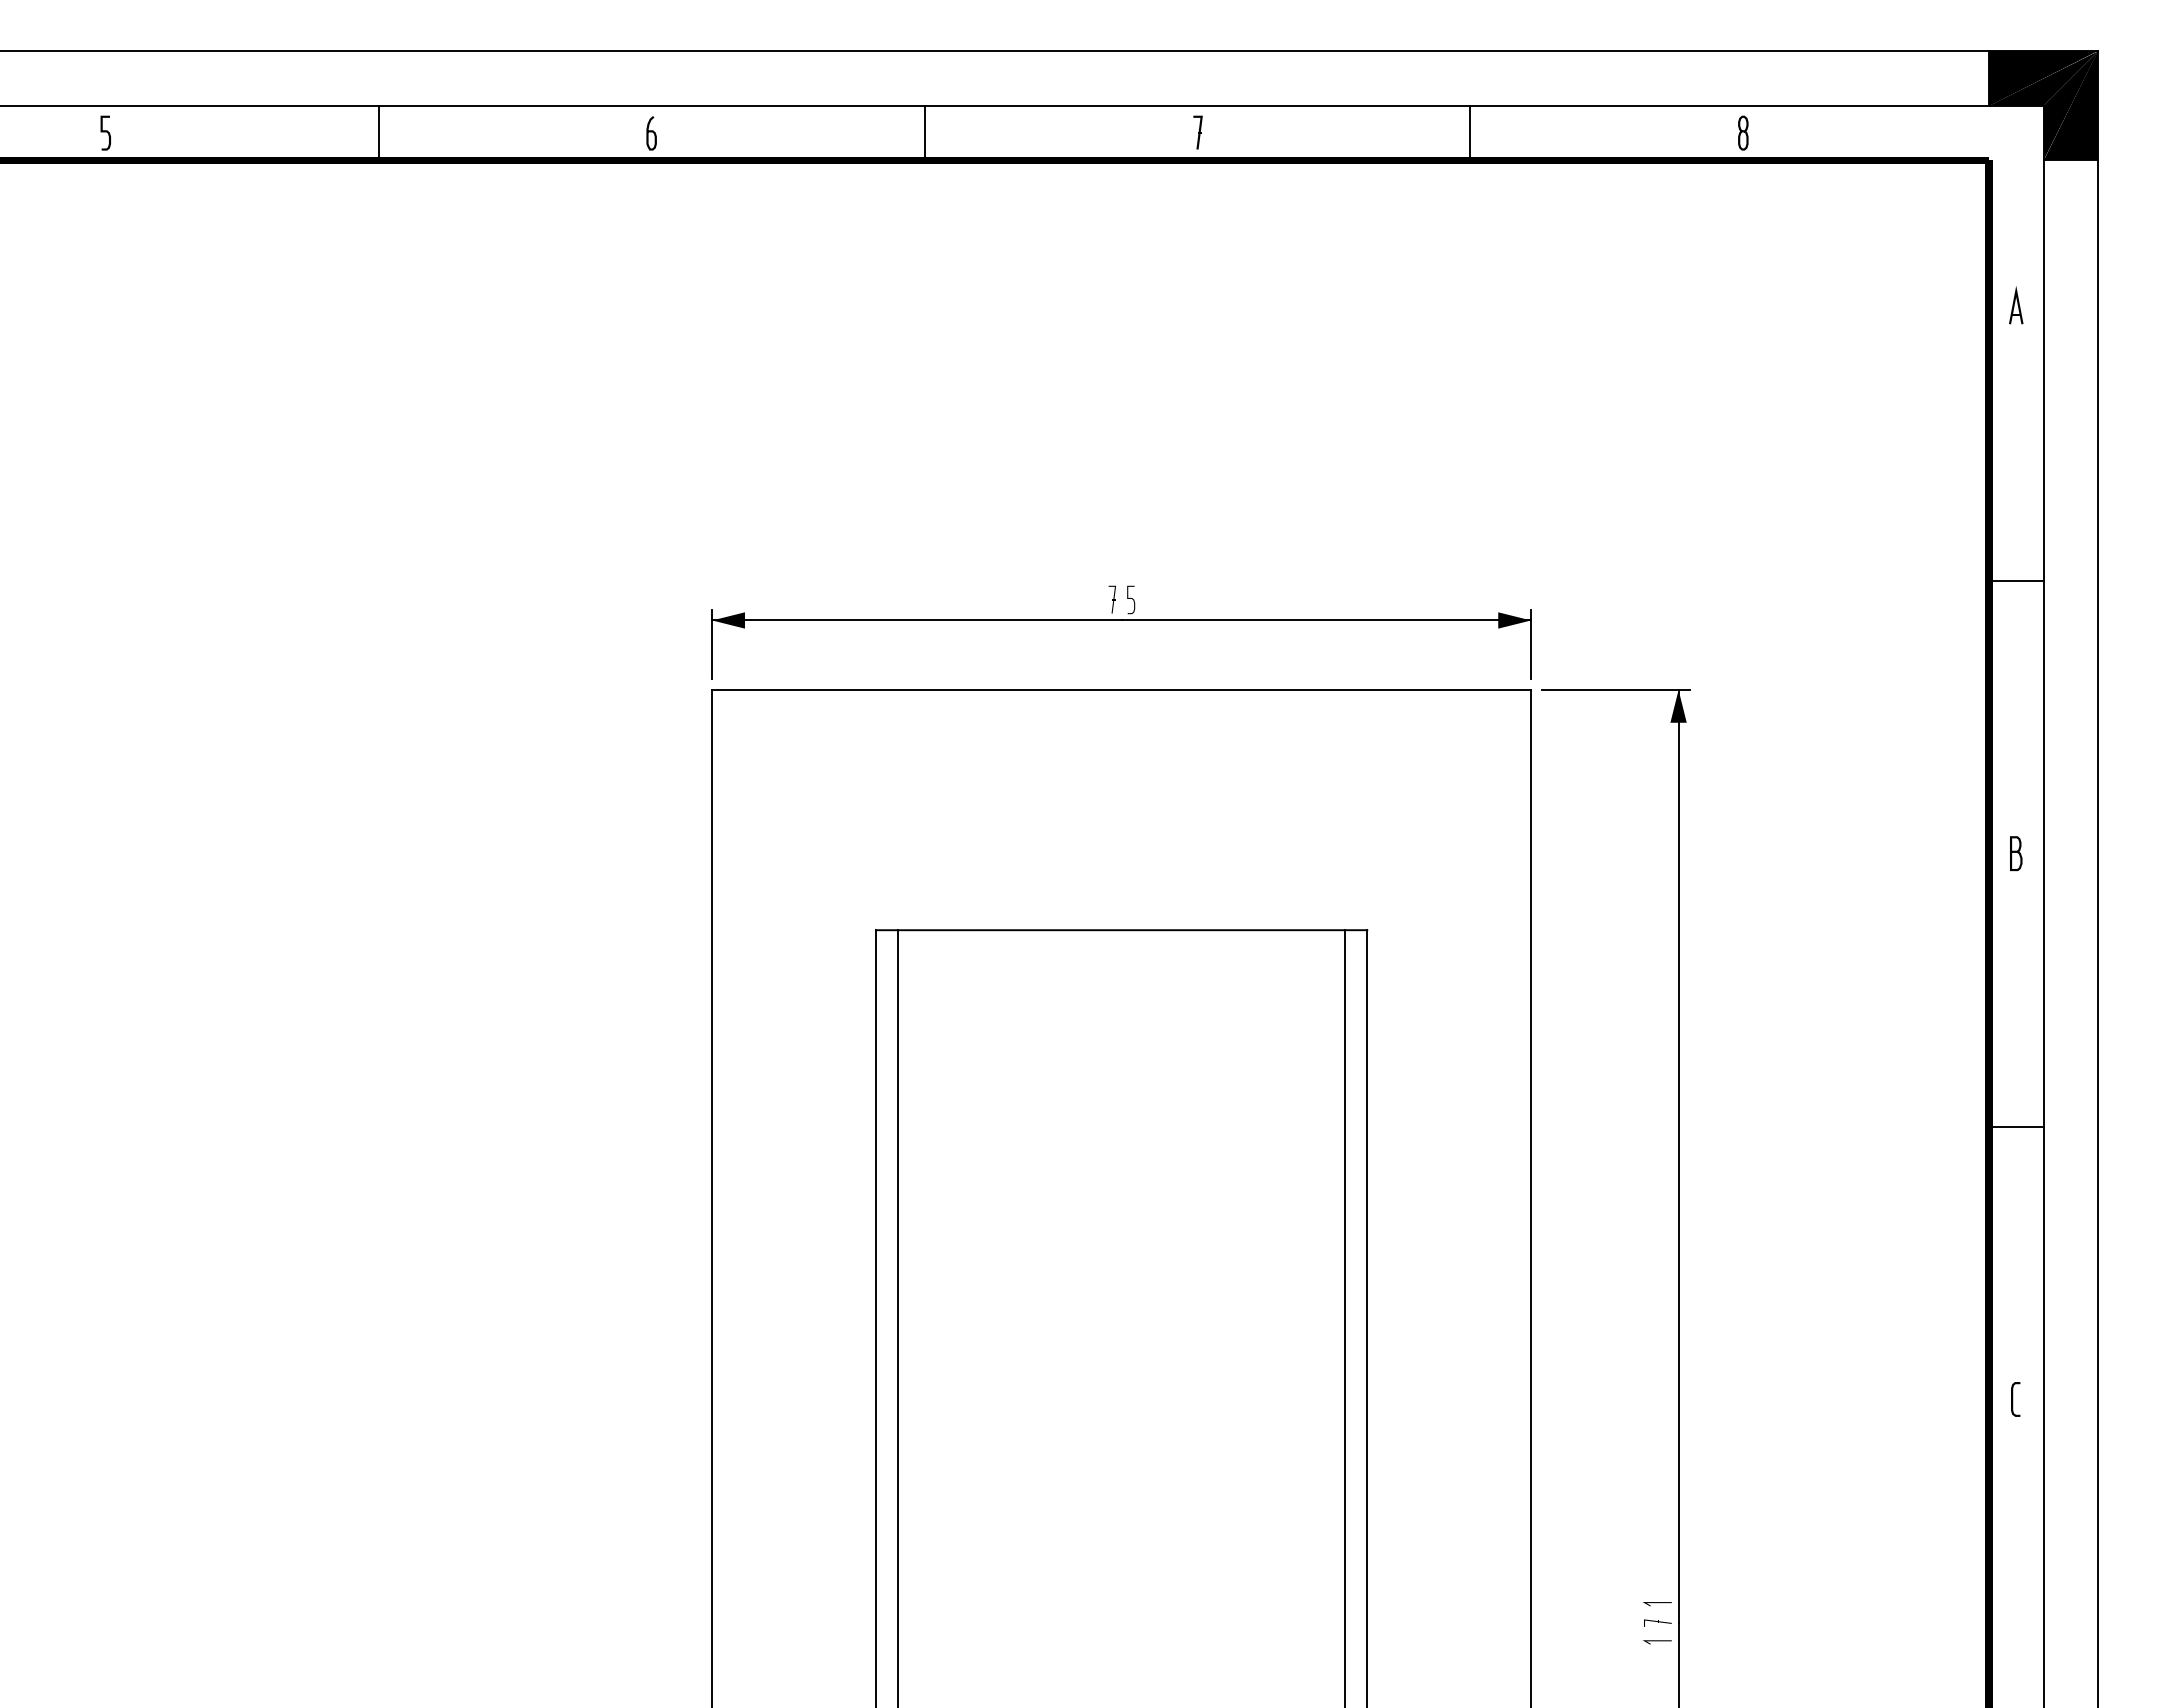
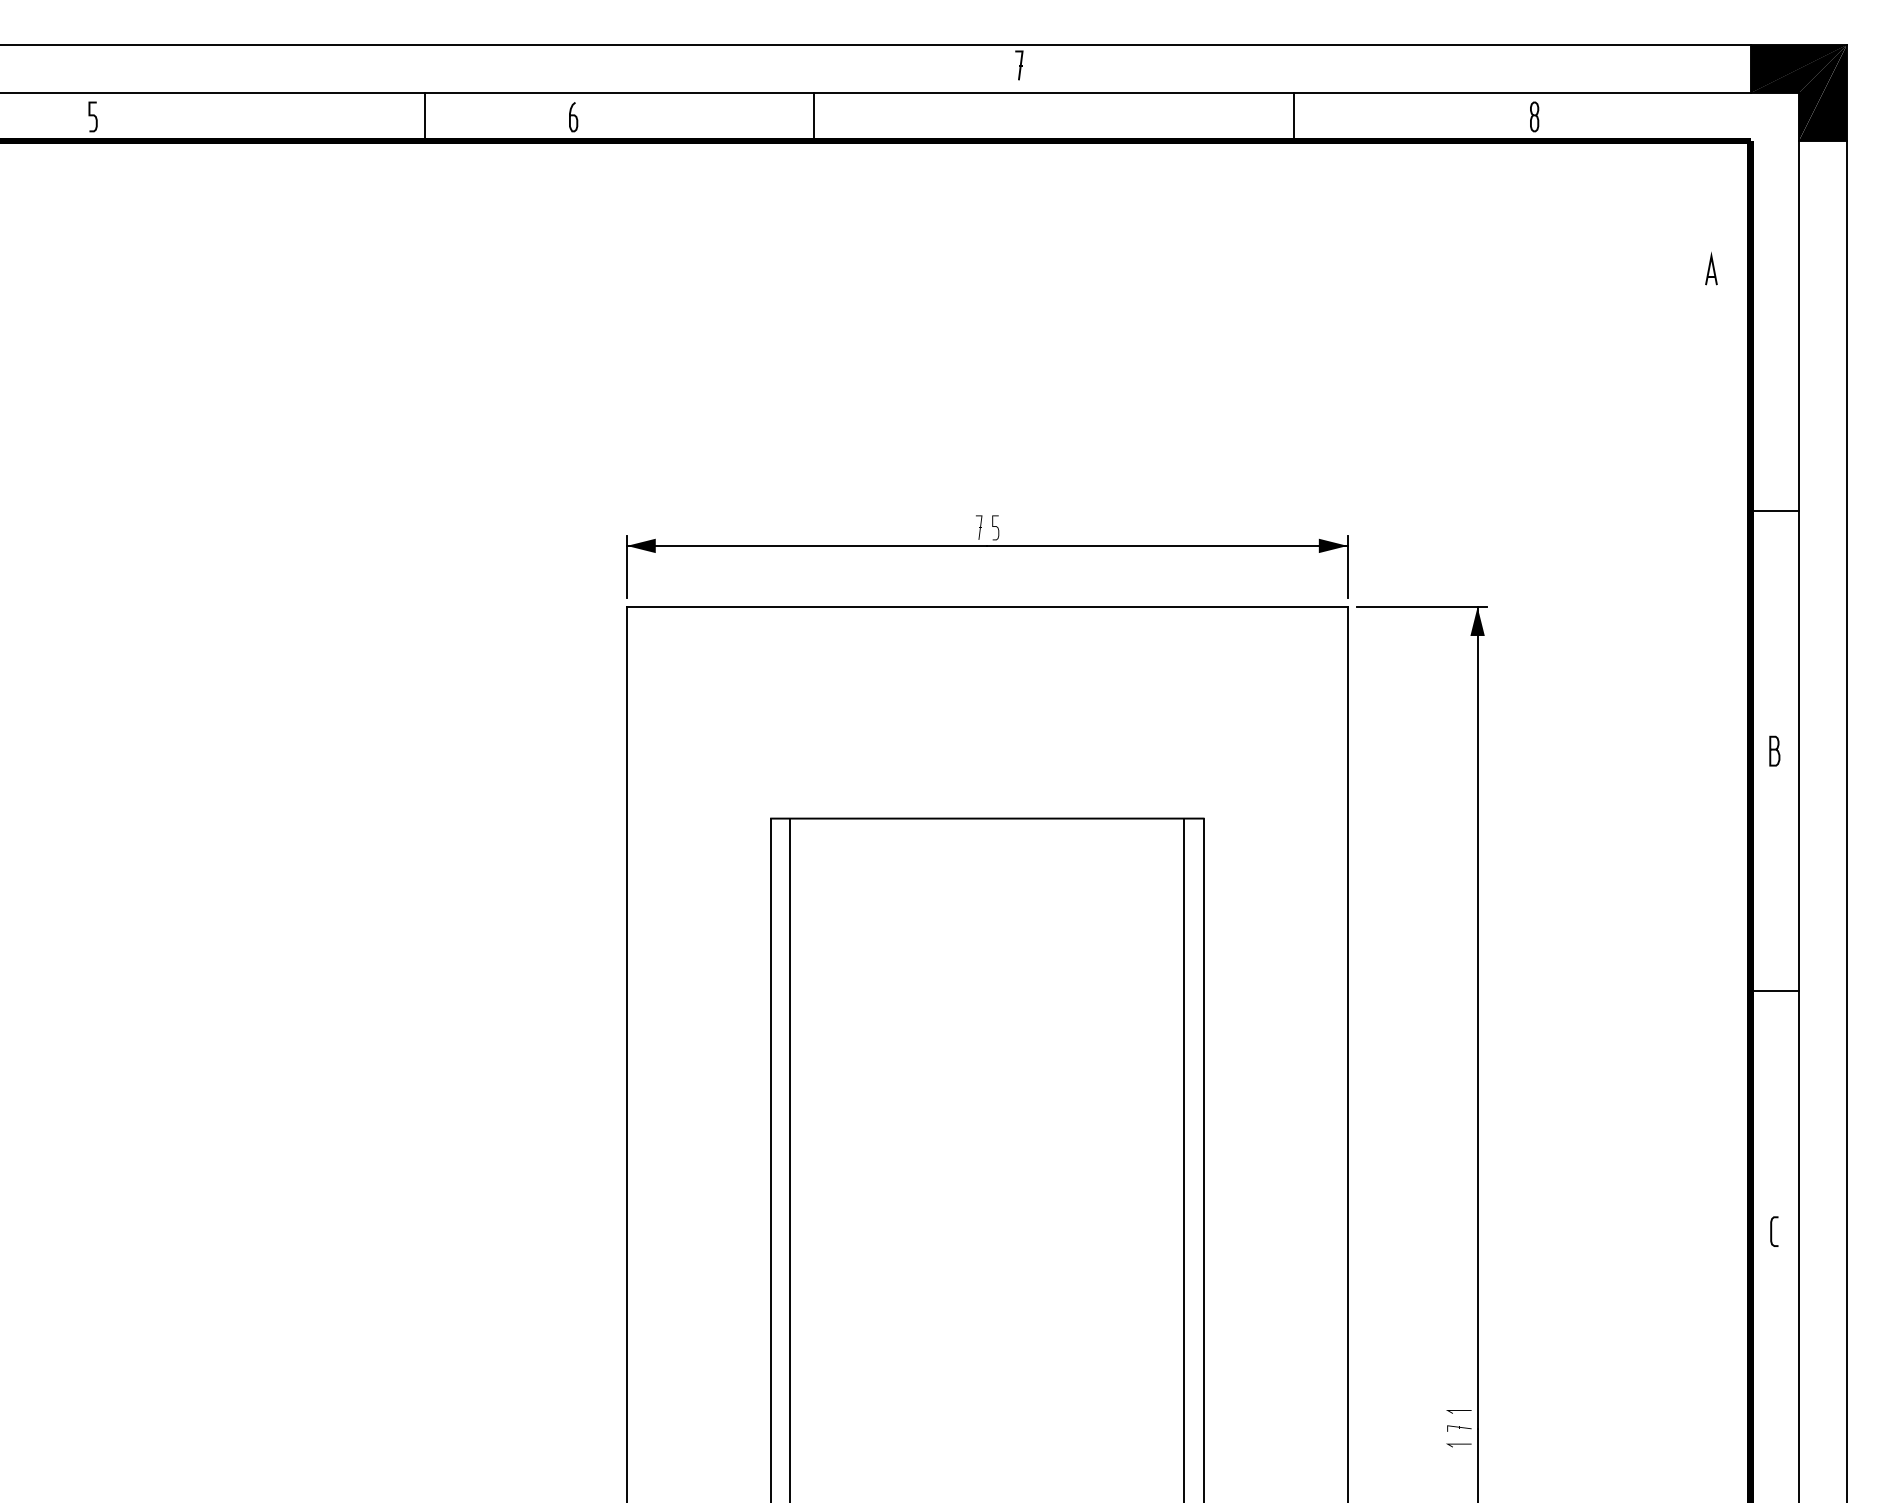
line: (378, 132) -> (424, 116), moved
part: (1197, 132) -> (1018, 65), moved
part: (2016, 305) -> (1711, 268), moved

